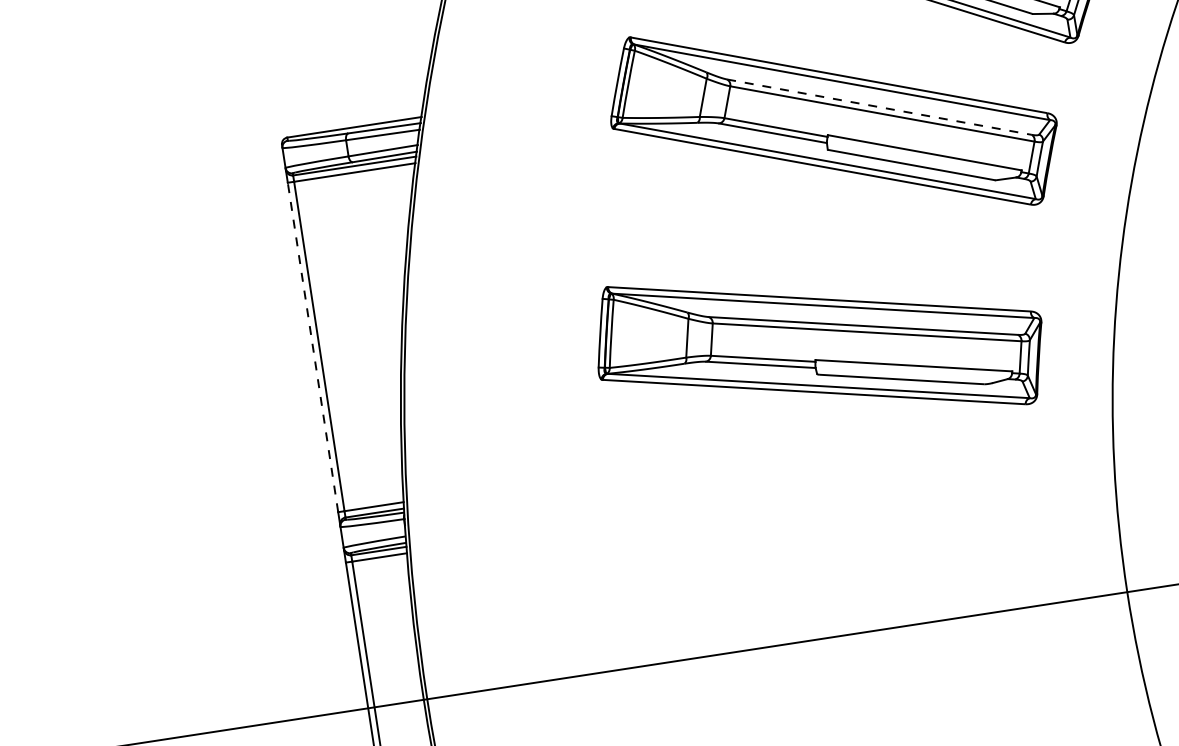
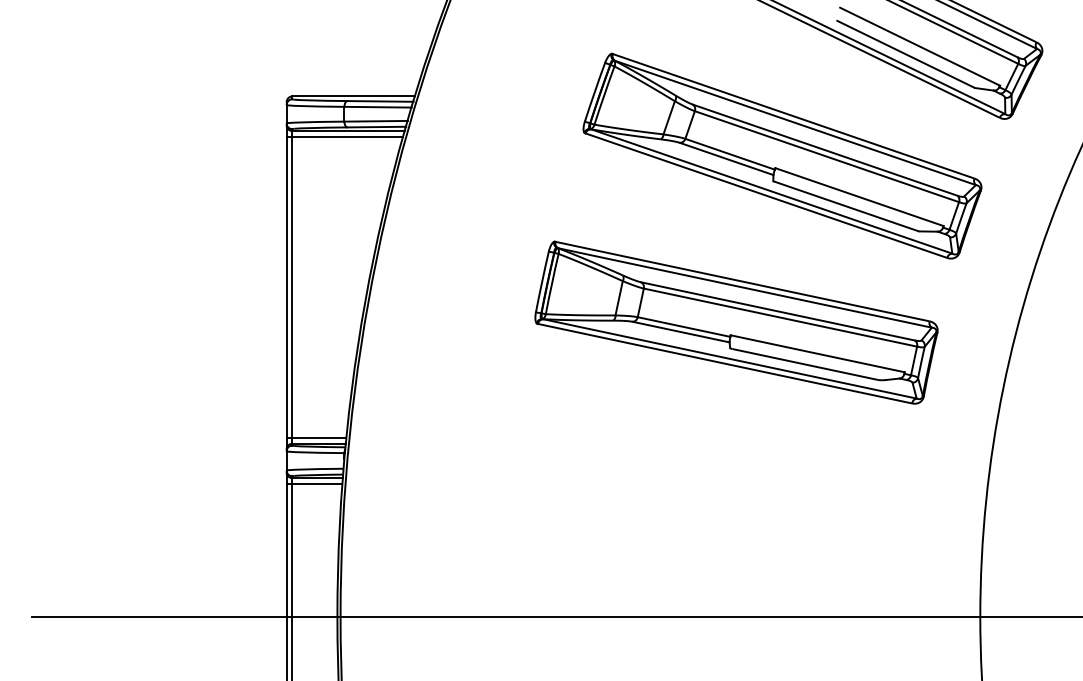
line: (879, 107) -> (825, 150), dashed -> solid
part: (819, 345) -> (736, 322), moved
line: (312, 347) -> (286, 287), dashed -> solid

